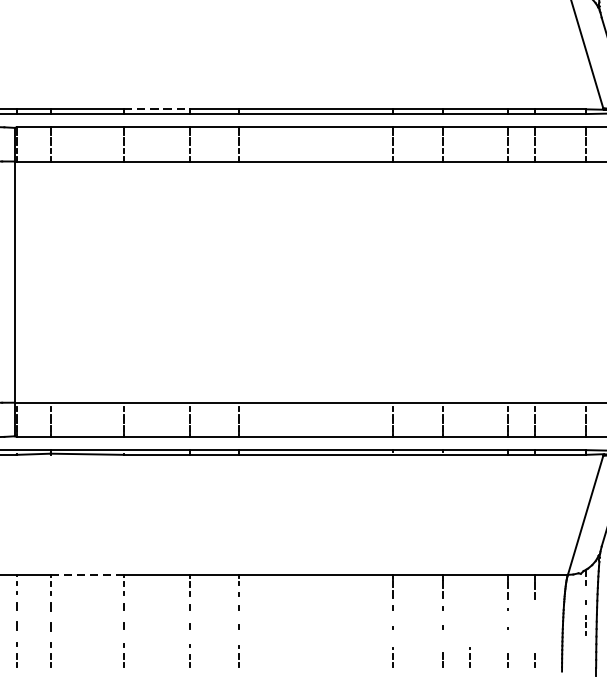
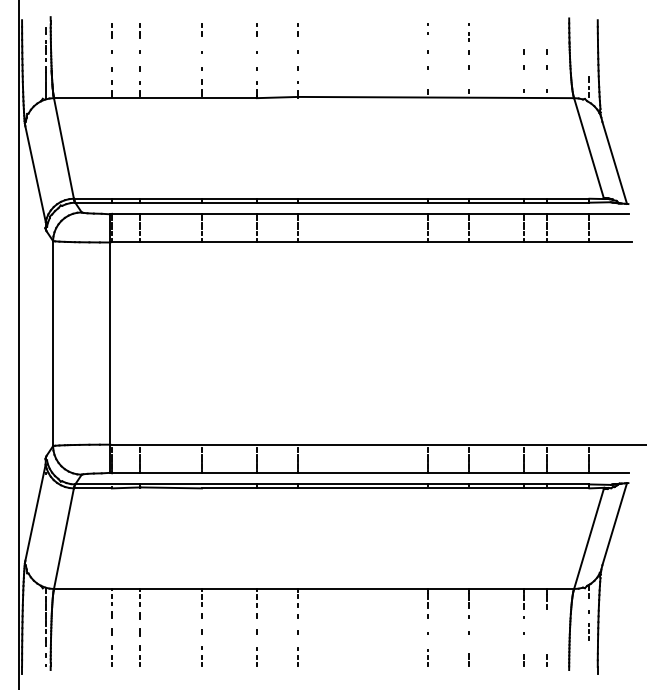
line: (156, 109) -> (229, 198), dashed -> solid
line: (87, 575) -> (171, 589), dashed -> solid
line: (469, 656) -> (491, 657), removed

